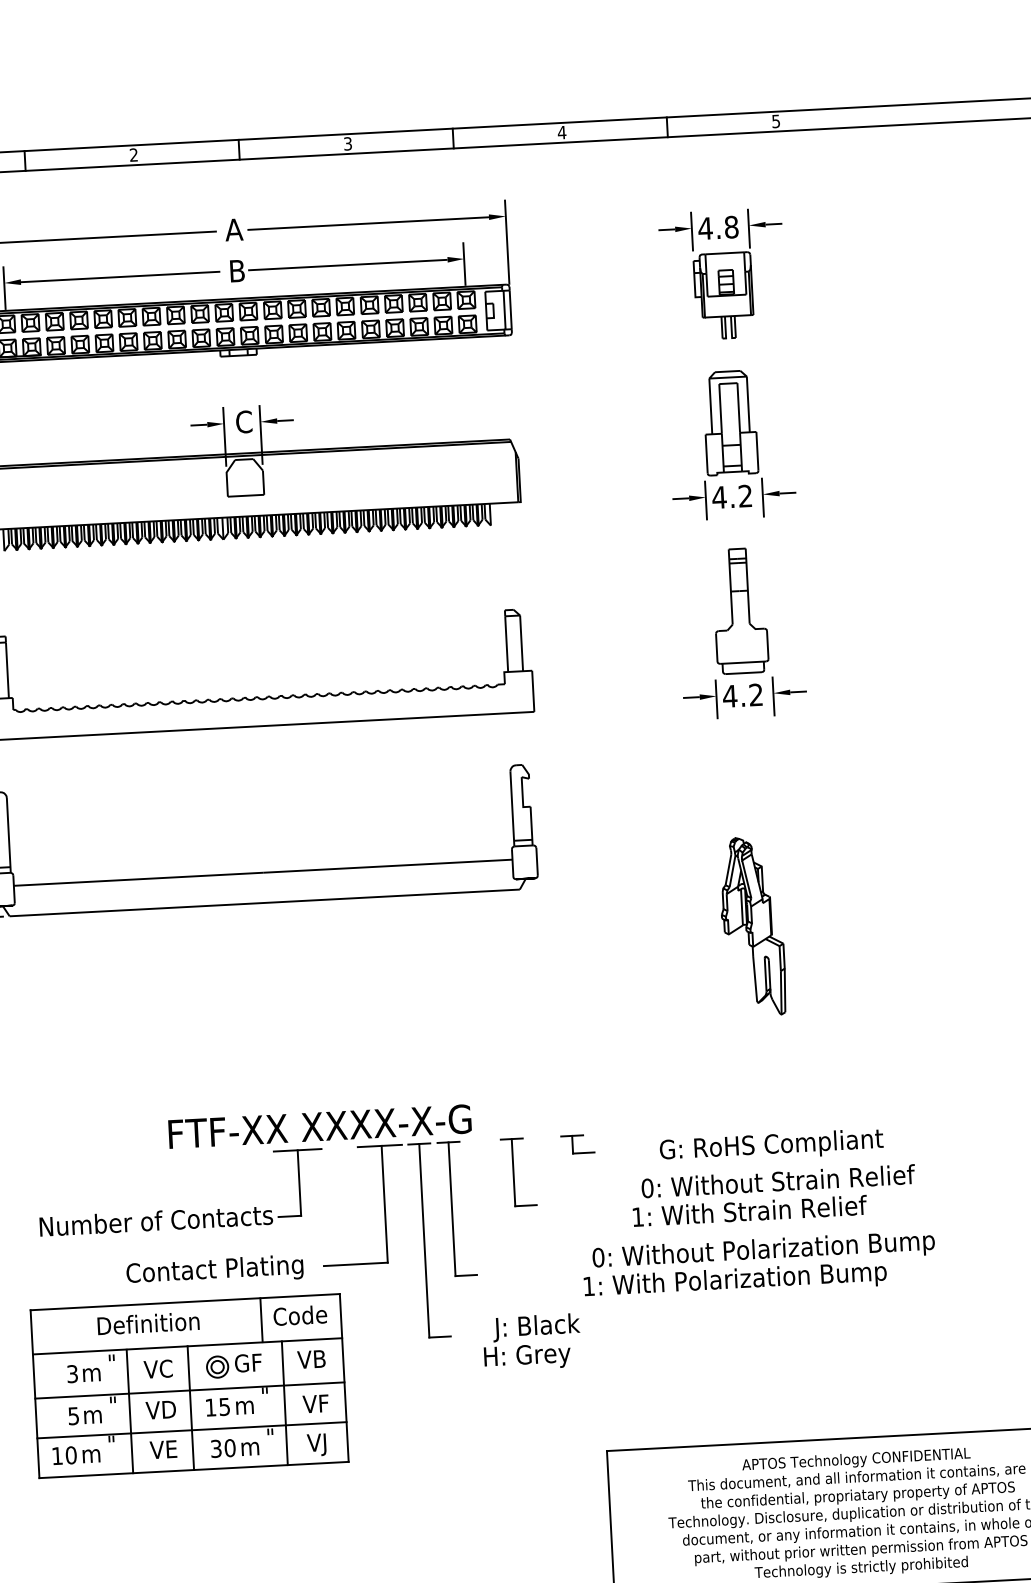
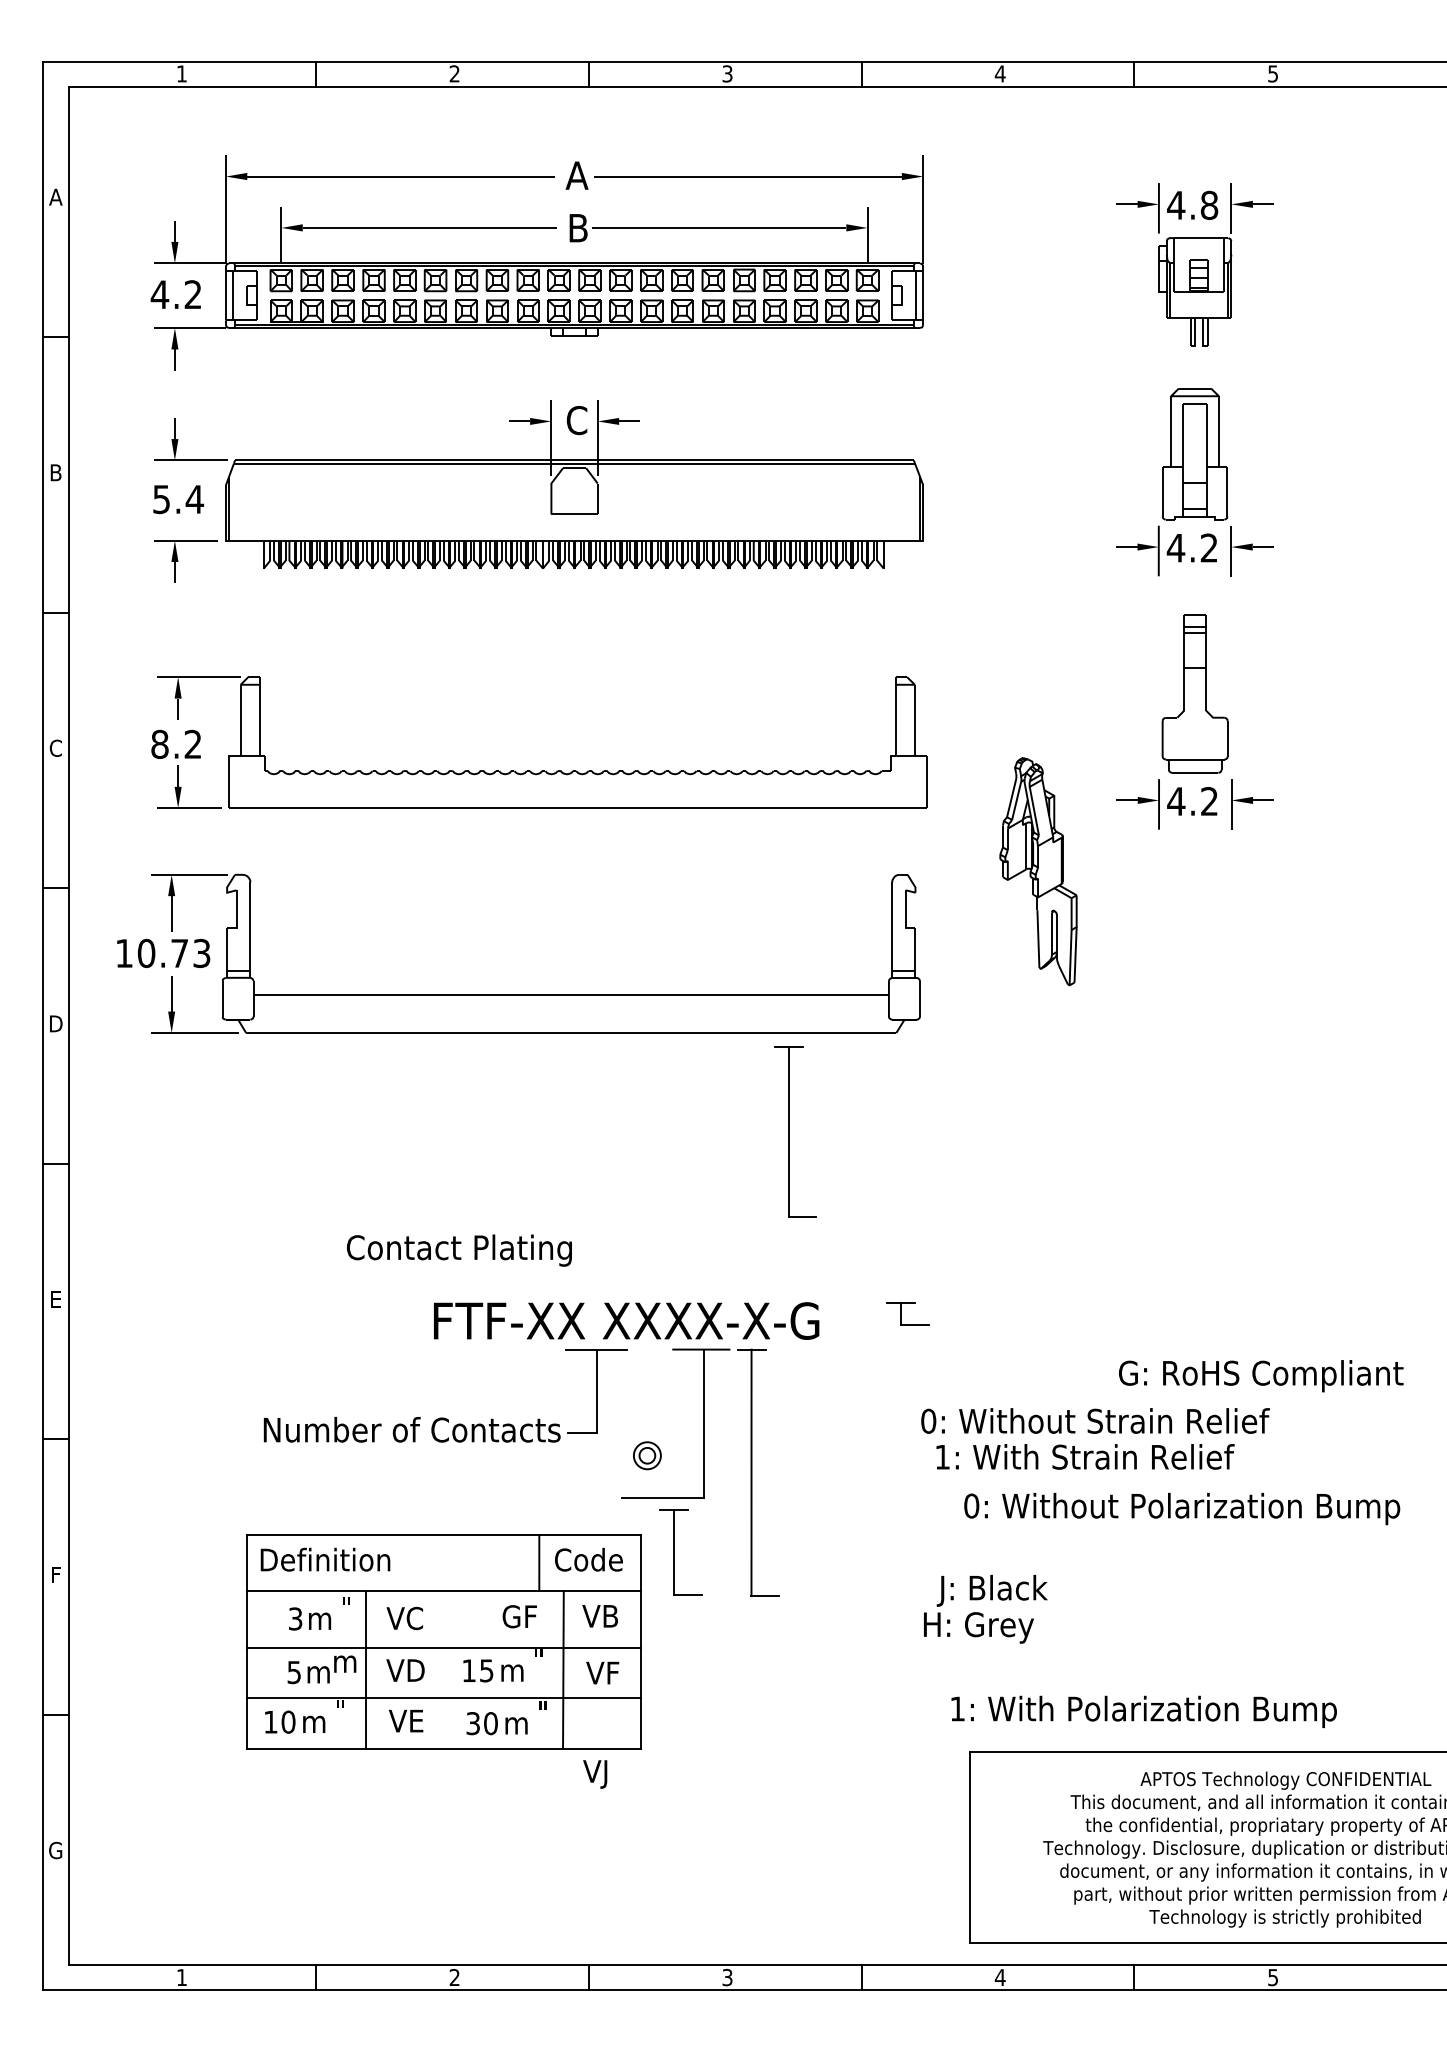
part: (752, 926) -> (1038, 871), moved
part: (577, 1144) -> (907, 1313), moved
text: (771, 1146) -> (1261, 1376), moved
part: (518, 1172) -> (680, 1552), moved
text: (778, 1180) -> (1095, 1420), moved
part: (457, 1208) -> (795, 1131), moved
text: (750, 1210) -> (1085, 1456), moved
text: (215, 1271) -> (459, 1250), moved
text: (734, 1280) -> (1143, 1711), moved
text: (148, 1323) -> (325, 1559), moved
text: (531, 1341) -> (985, 1608), moved
part: (217, 1366) -> (647, 1455), moved
text: (113, 1405) -> (345, 1661), " -> m
line: (190, 1407) -> (443, 1669), removed
text: (317, 1445) -> (595, 1774), moved

